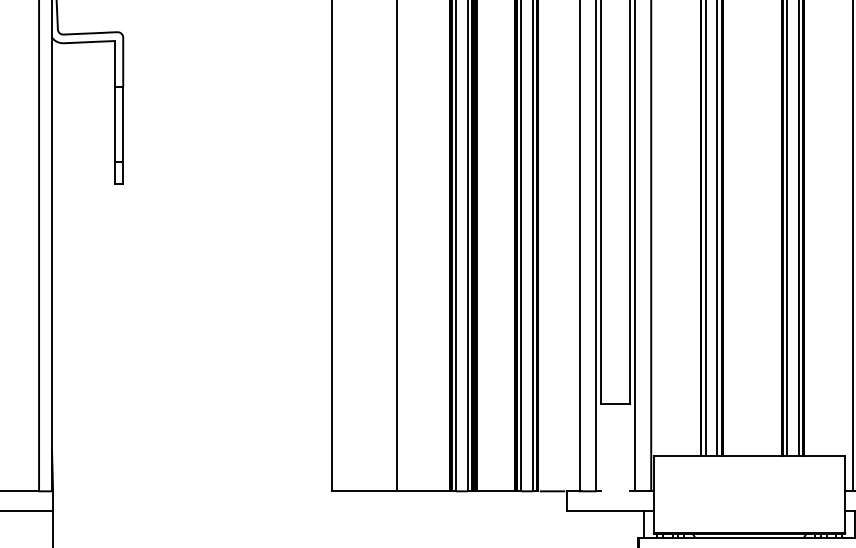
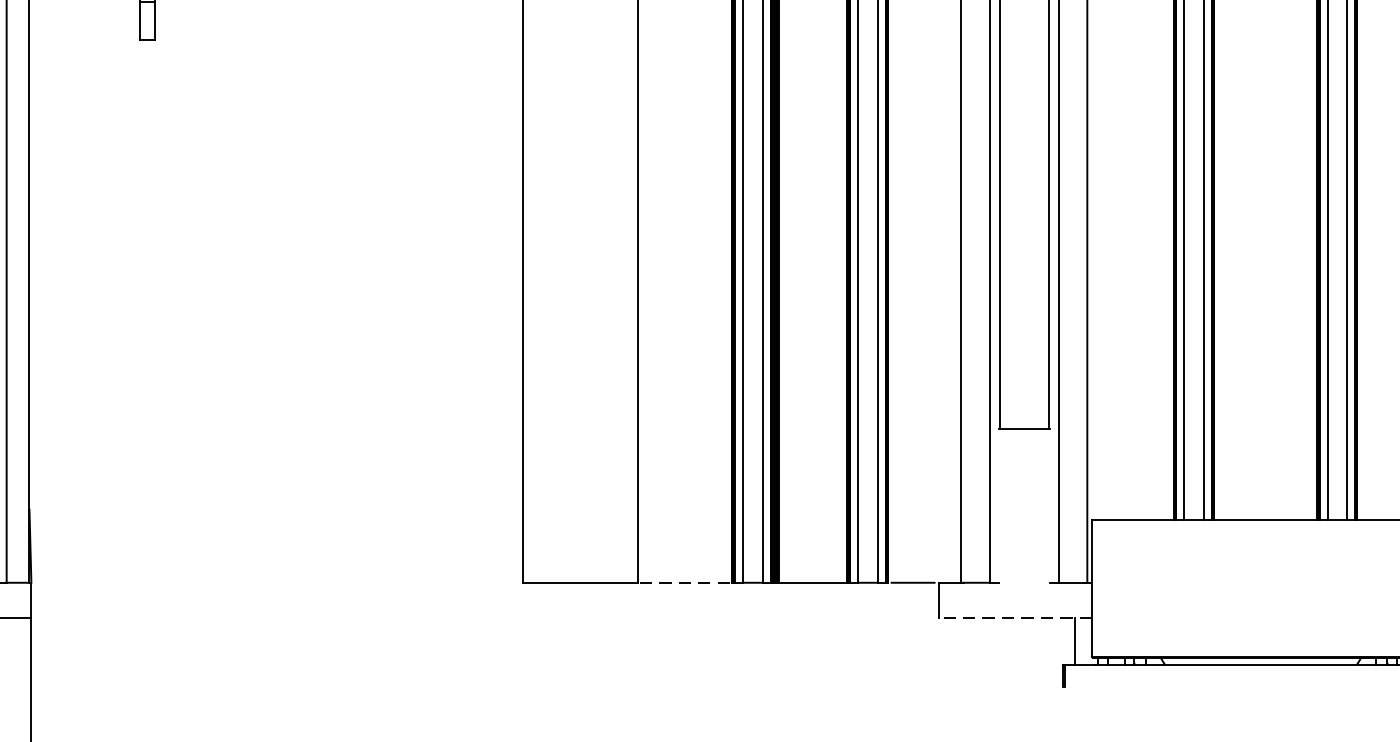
line: (422, 491) -> (683, 583), solid -> dashed
line: (610, 511) -> (1015, 618), solid -> dashed

